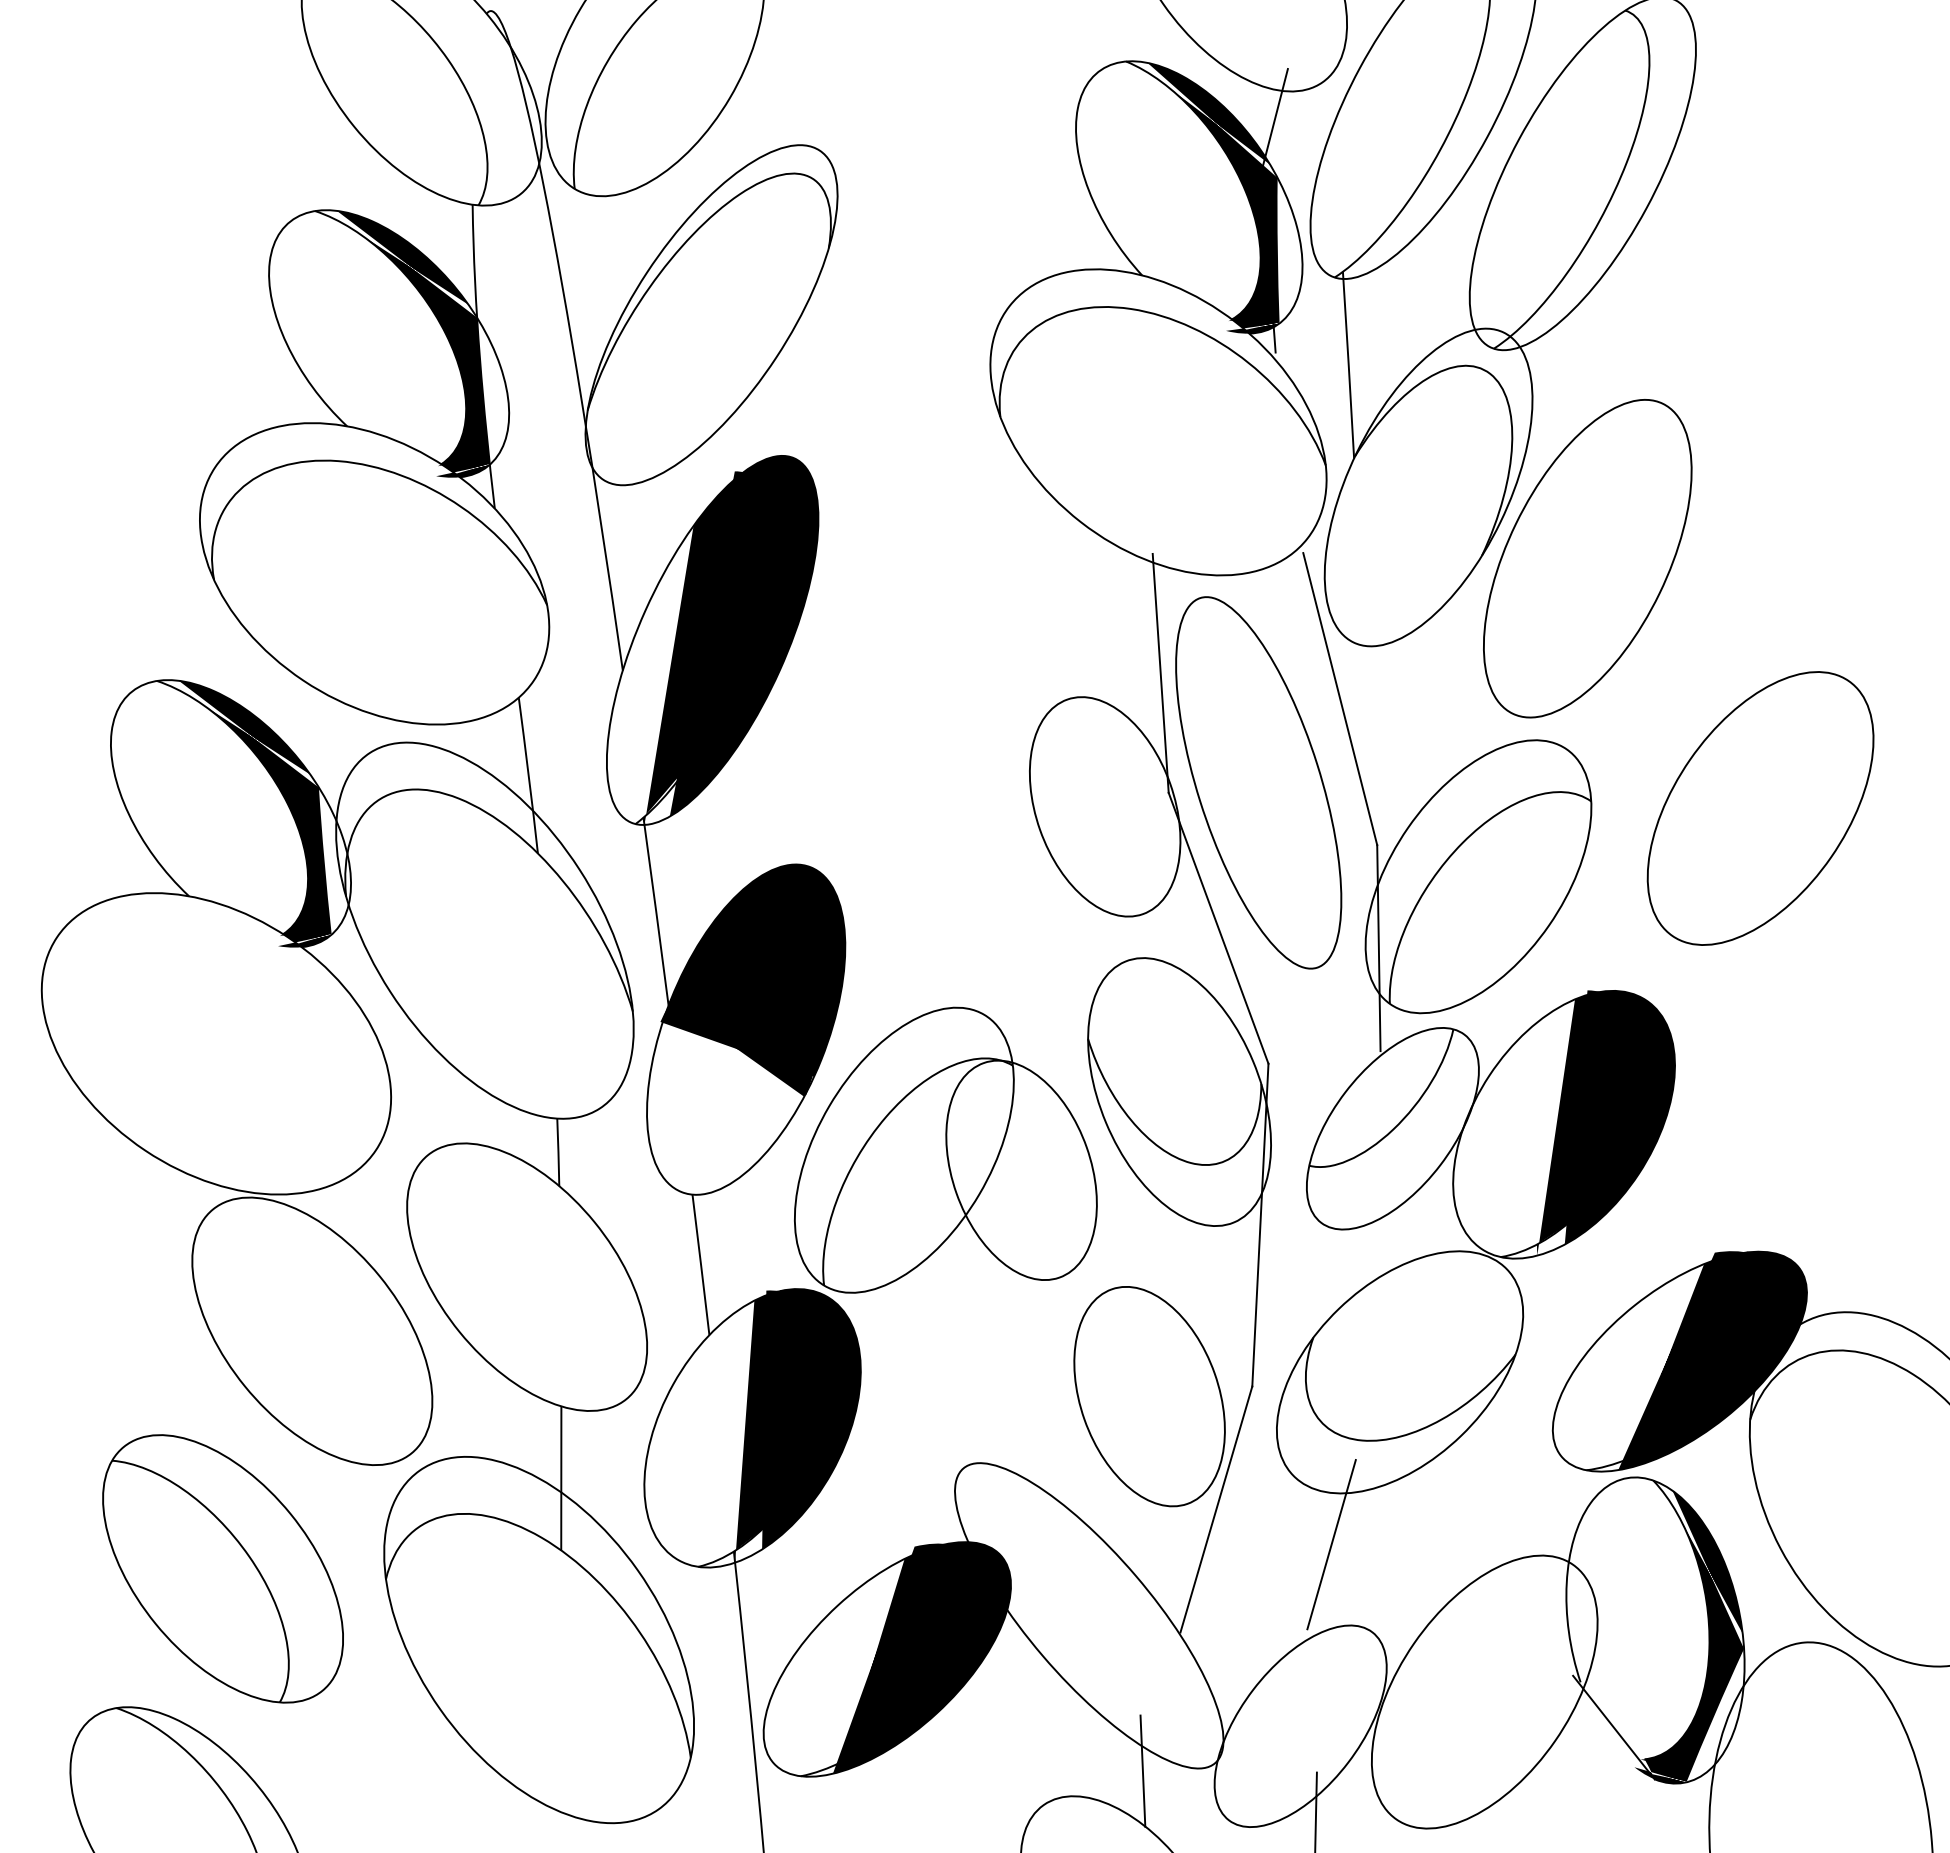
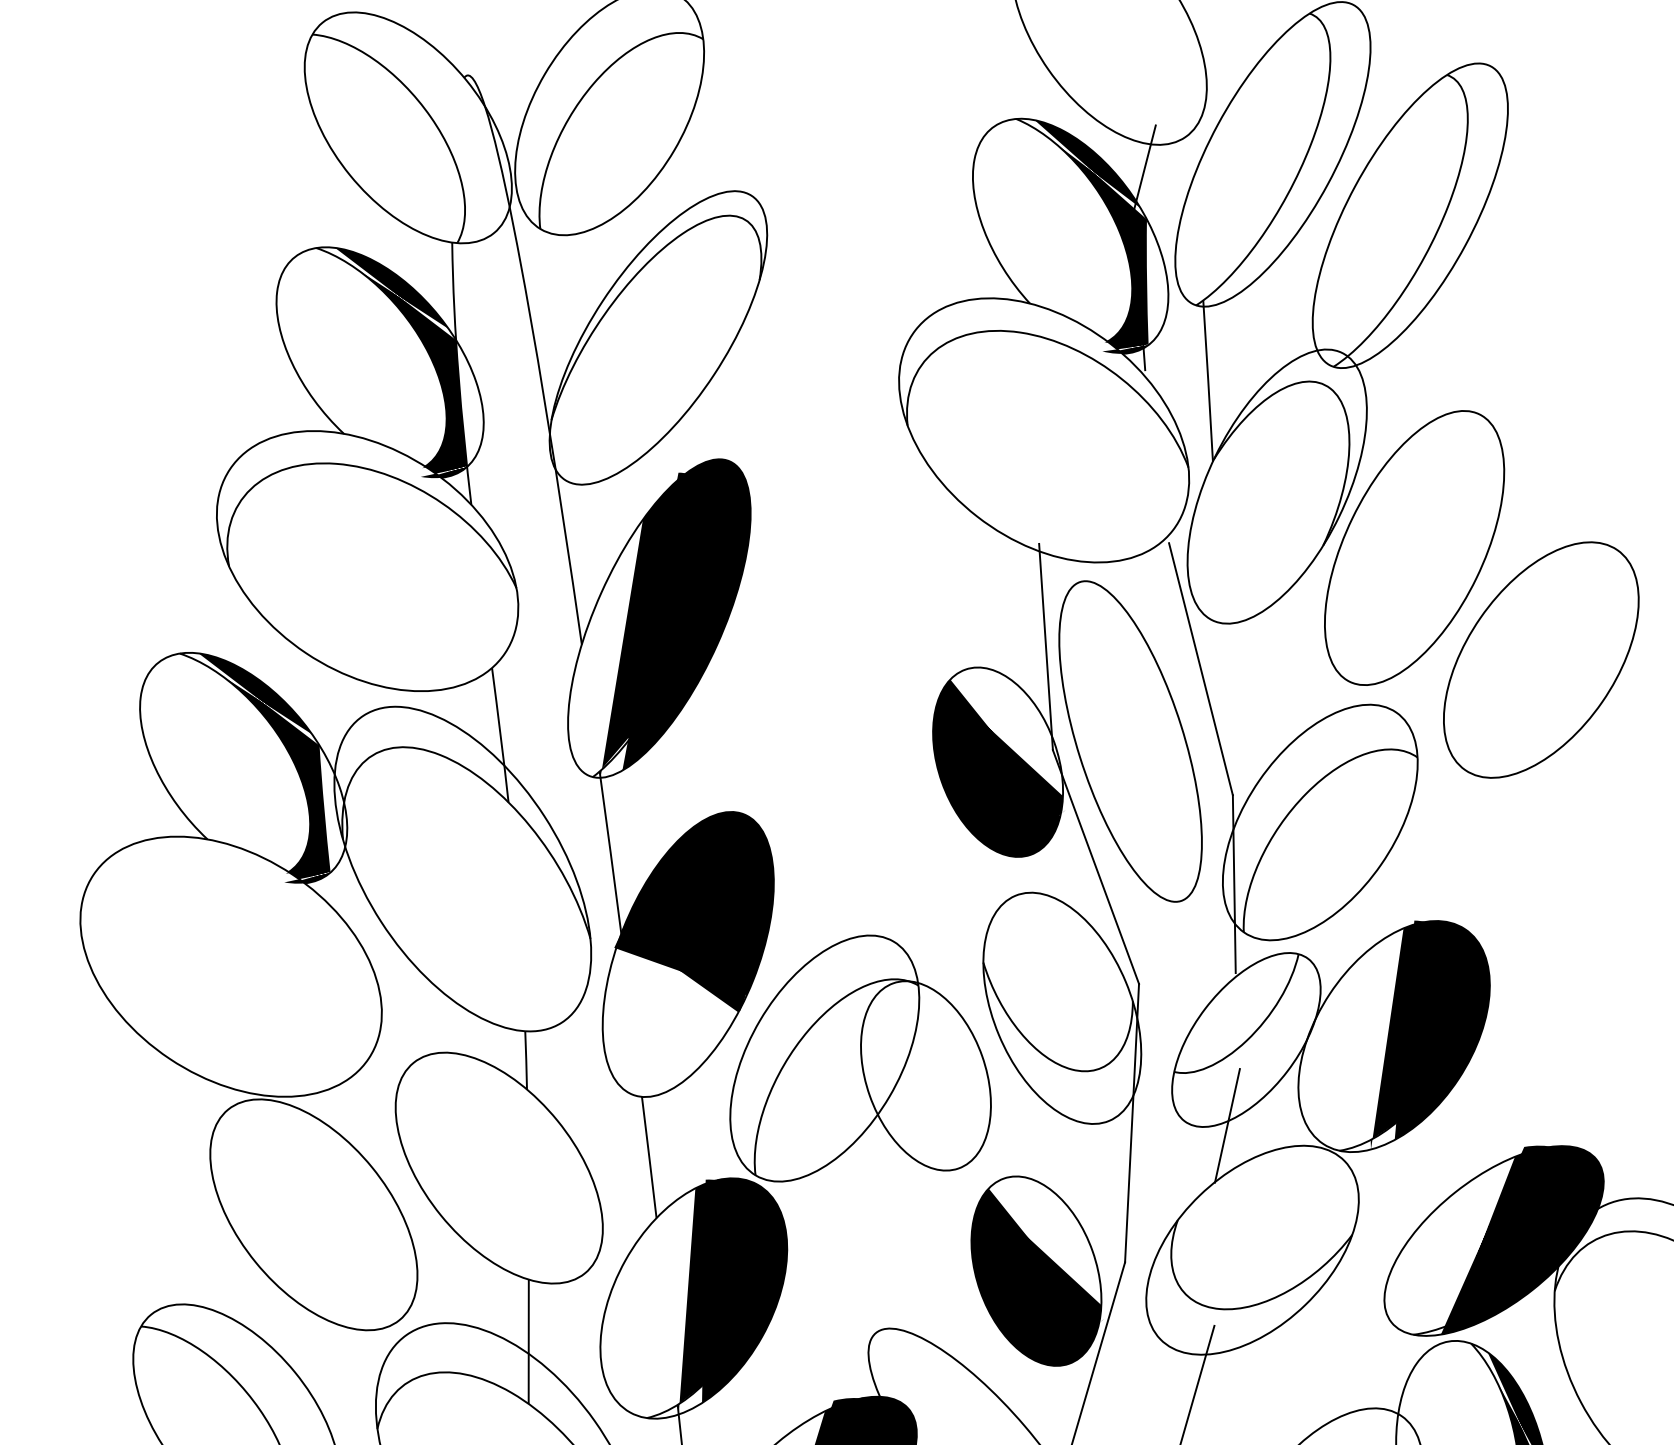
part: (1760, 808) -> (1541, 660), moved
fill: (1106, 813) -> (999, 767), added
line: (1370, 1228) -> (1227, 1126), added
fill: (1151, 1403) -> (1038, 1277), added

